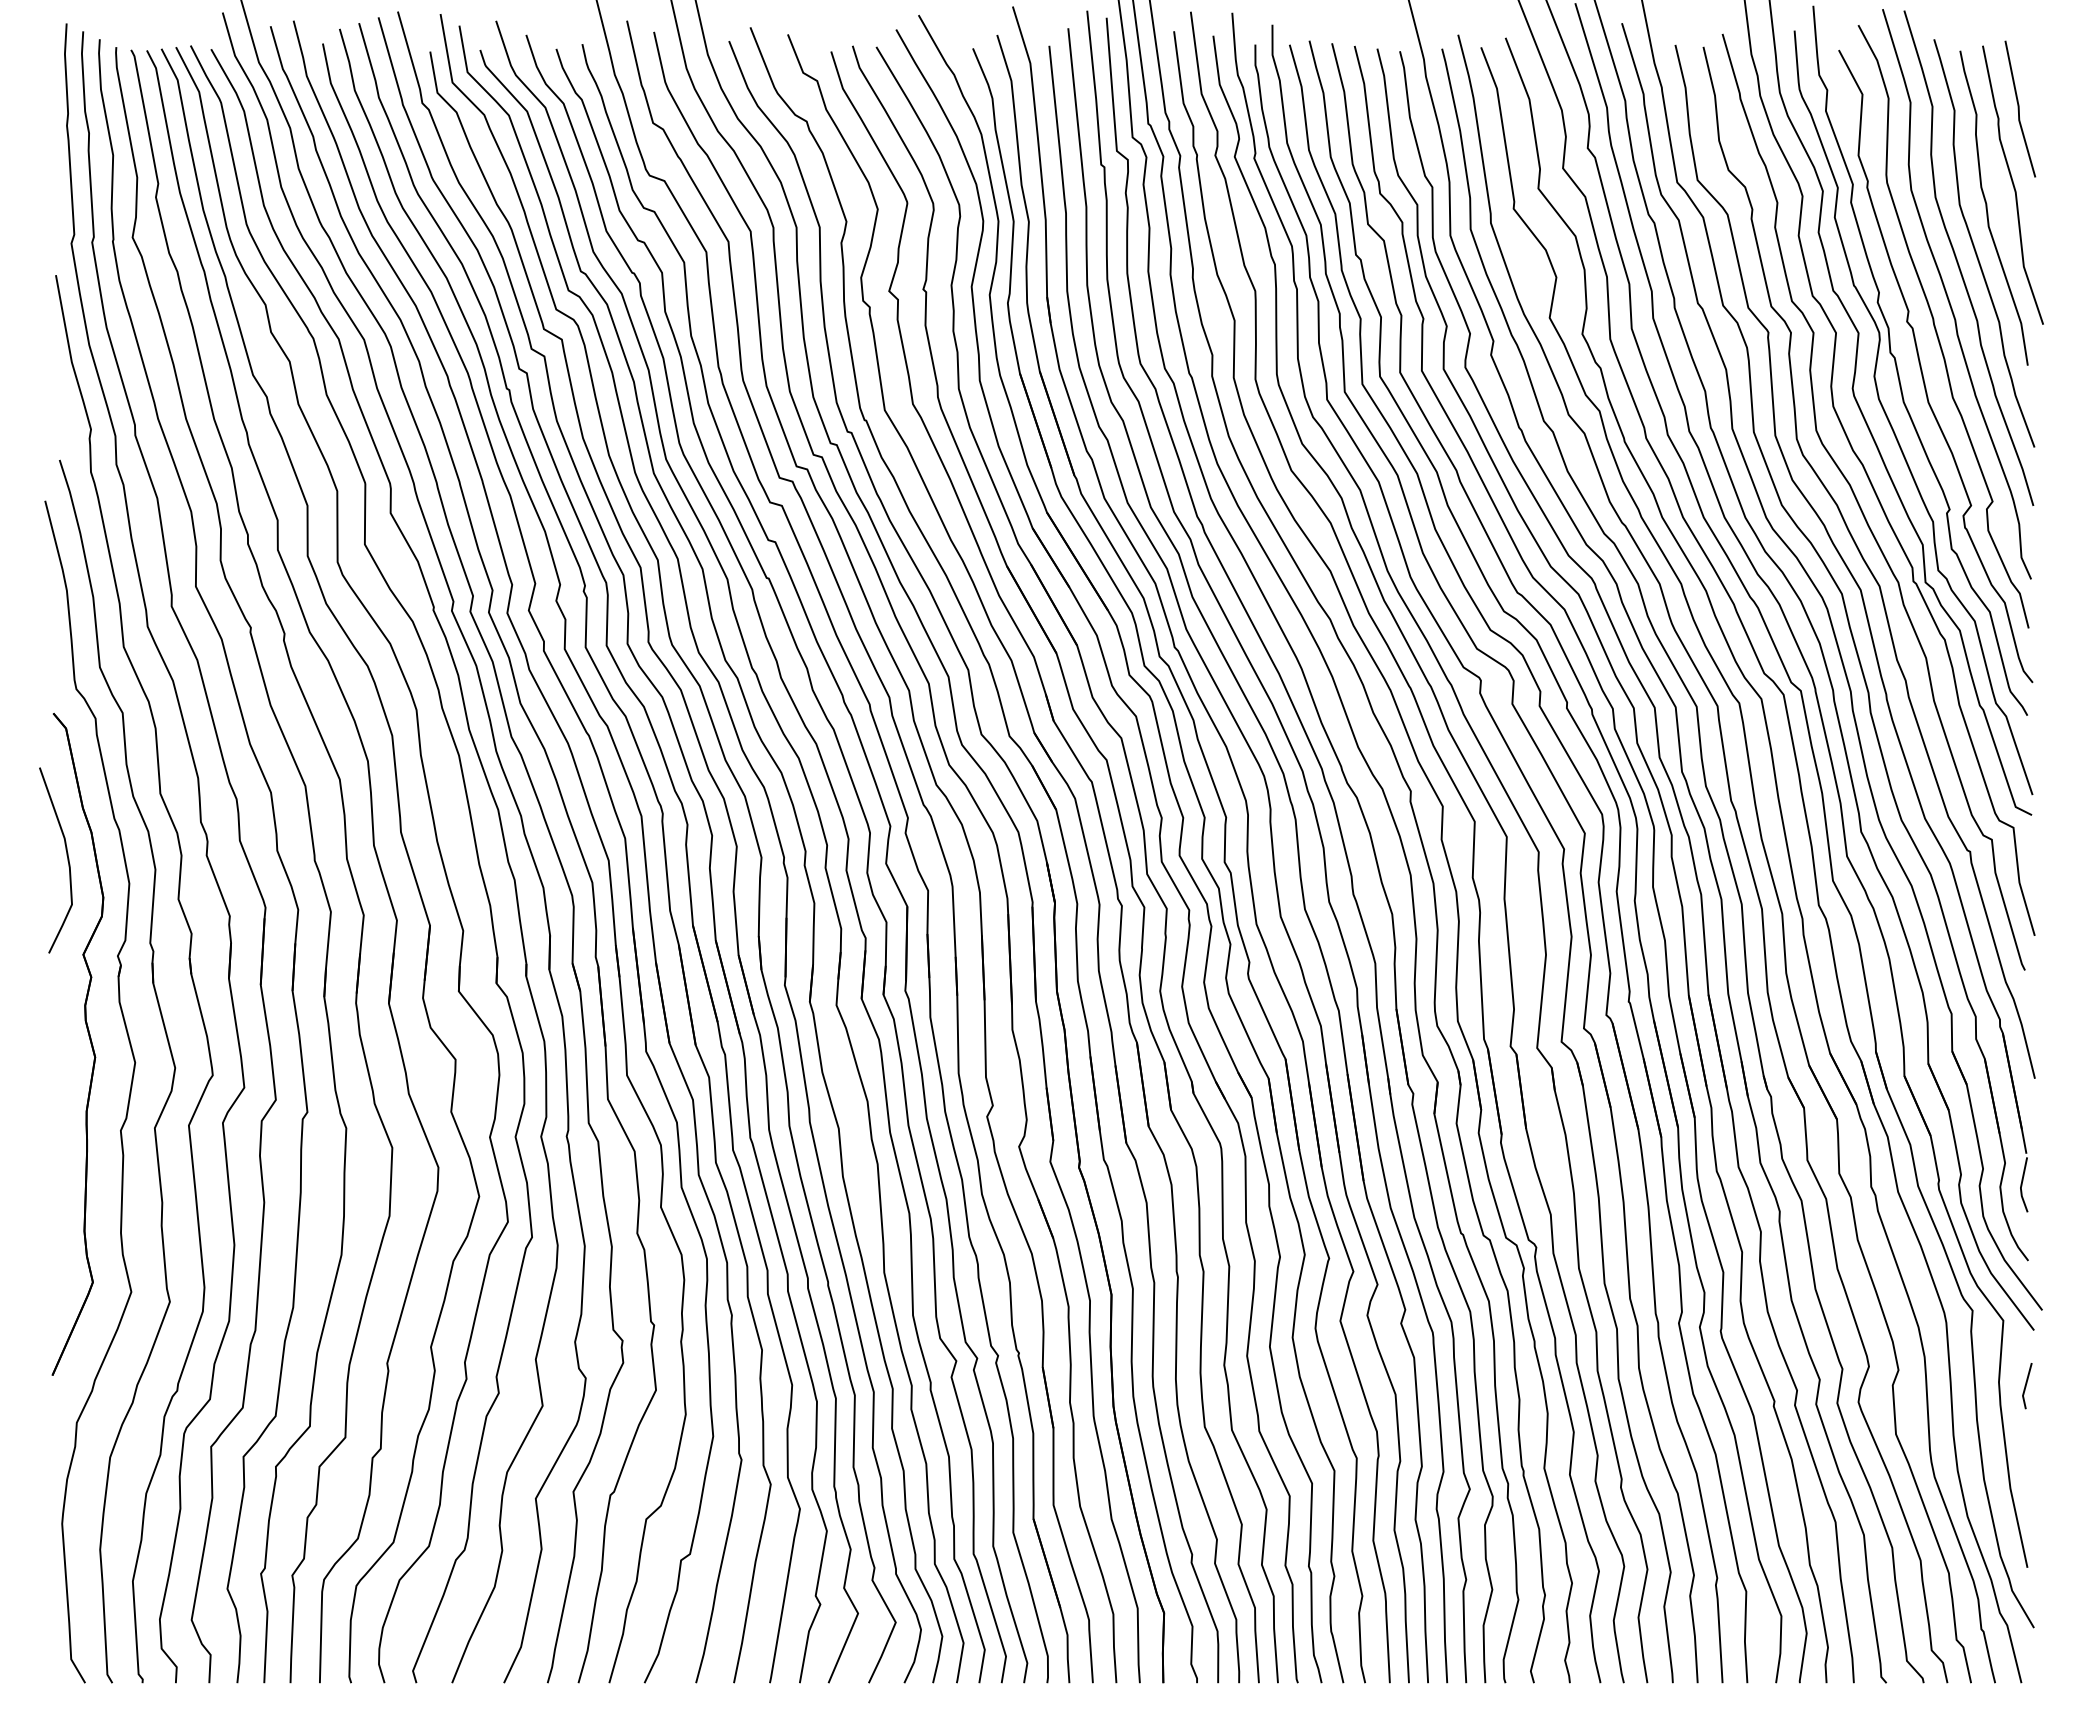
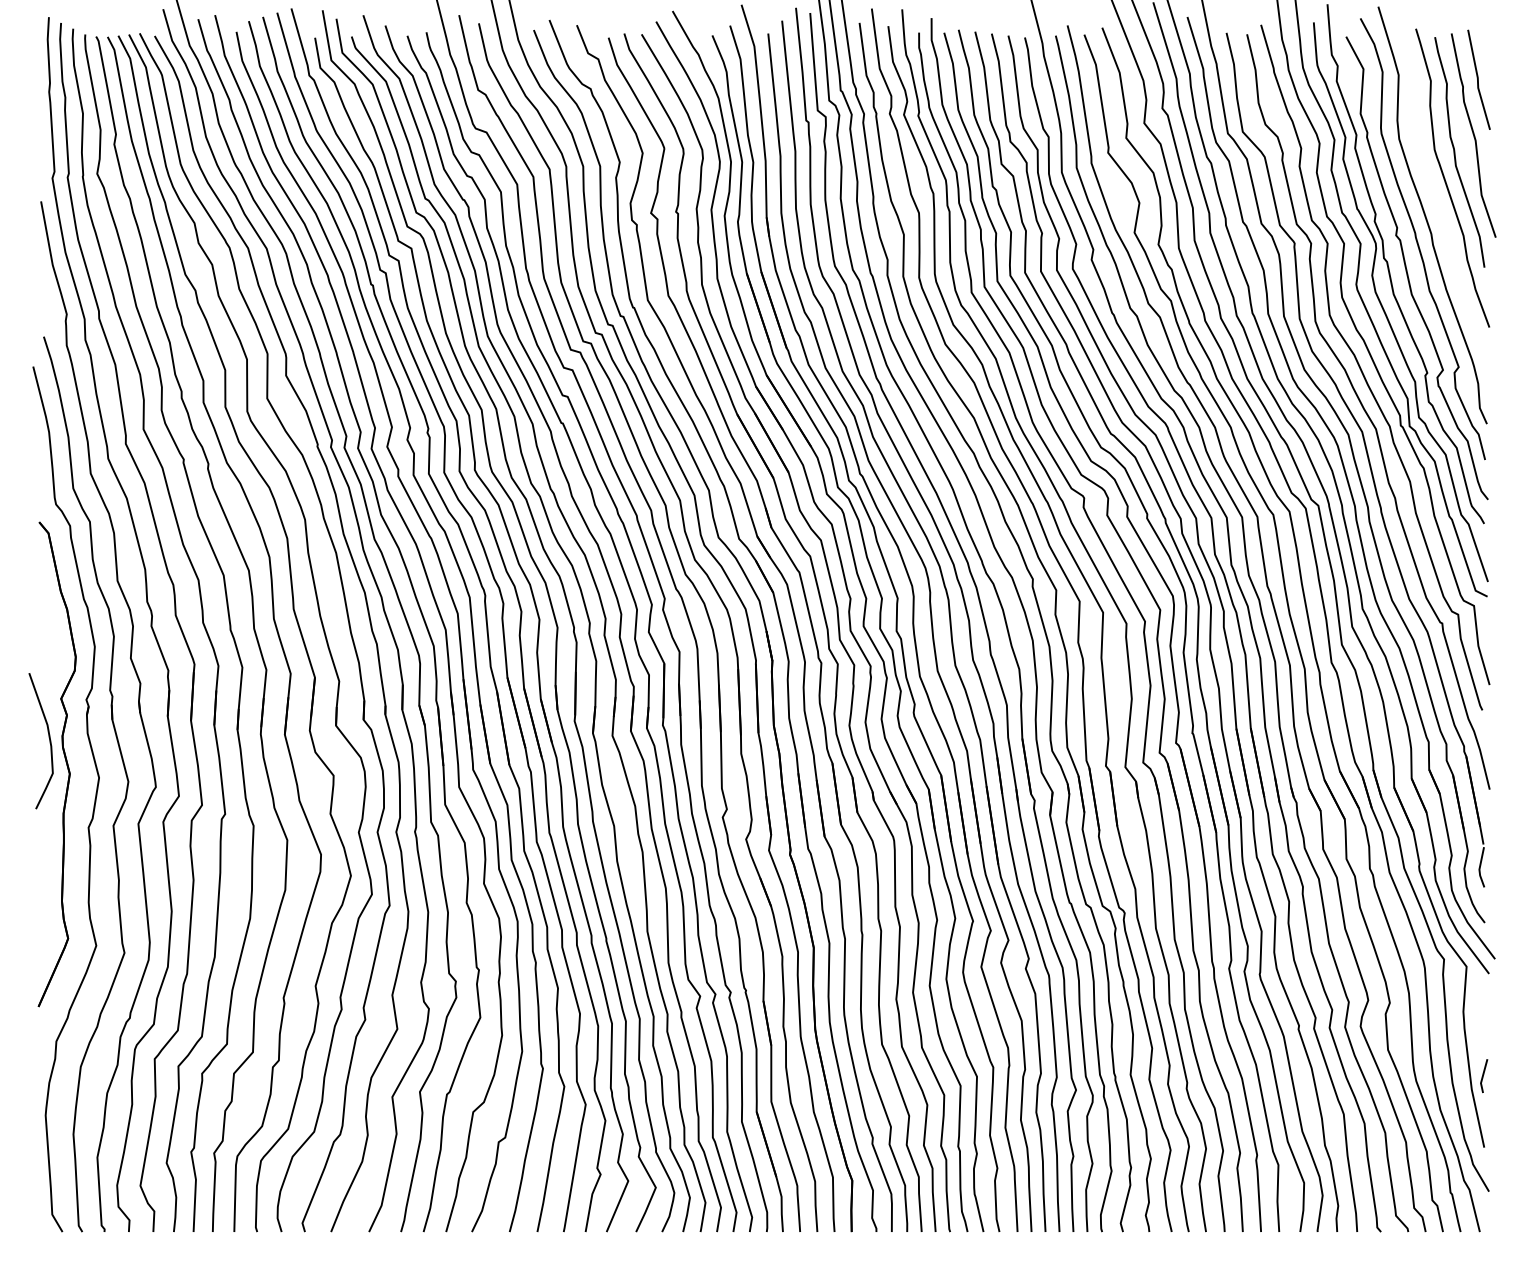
curve: (1958, 261) -> (1433, 191), removed
curve: (67, 860) -> (49, 741), moved
line: (2026, 1386) -> (1483, 1076), moved

